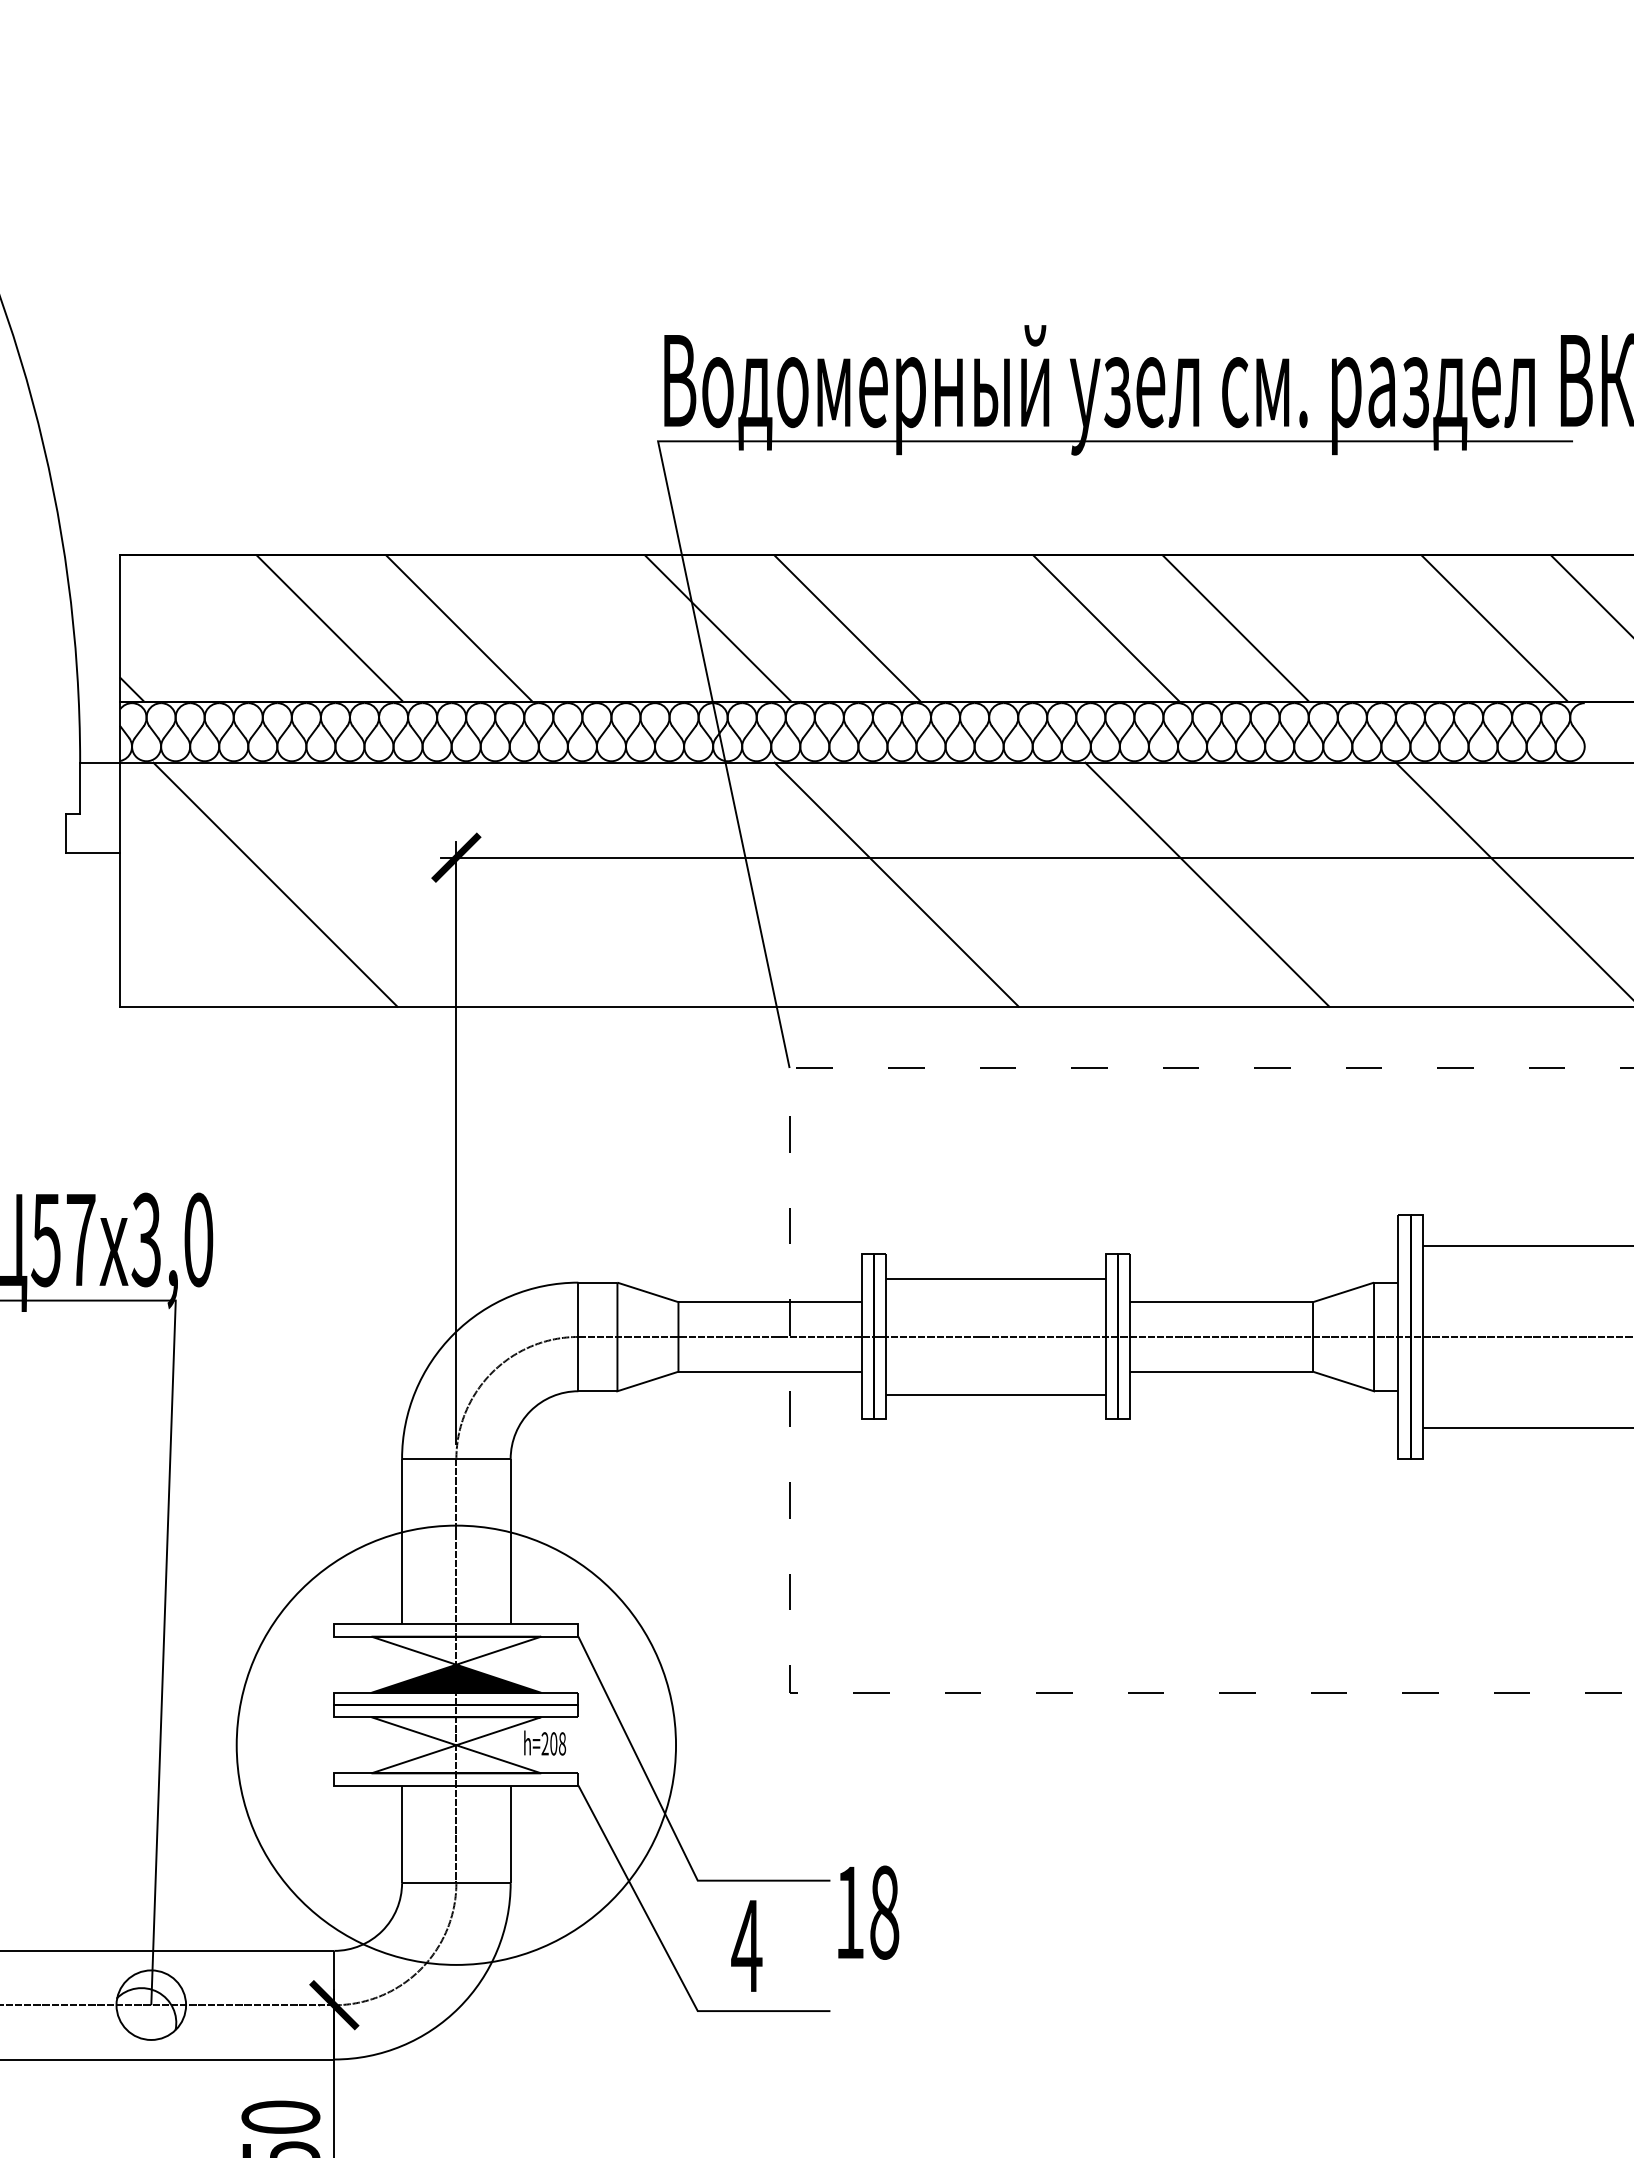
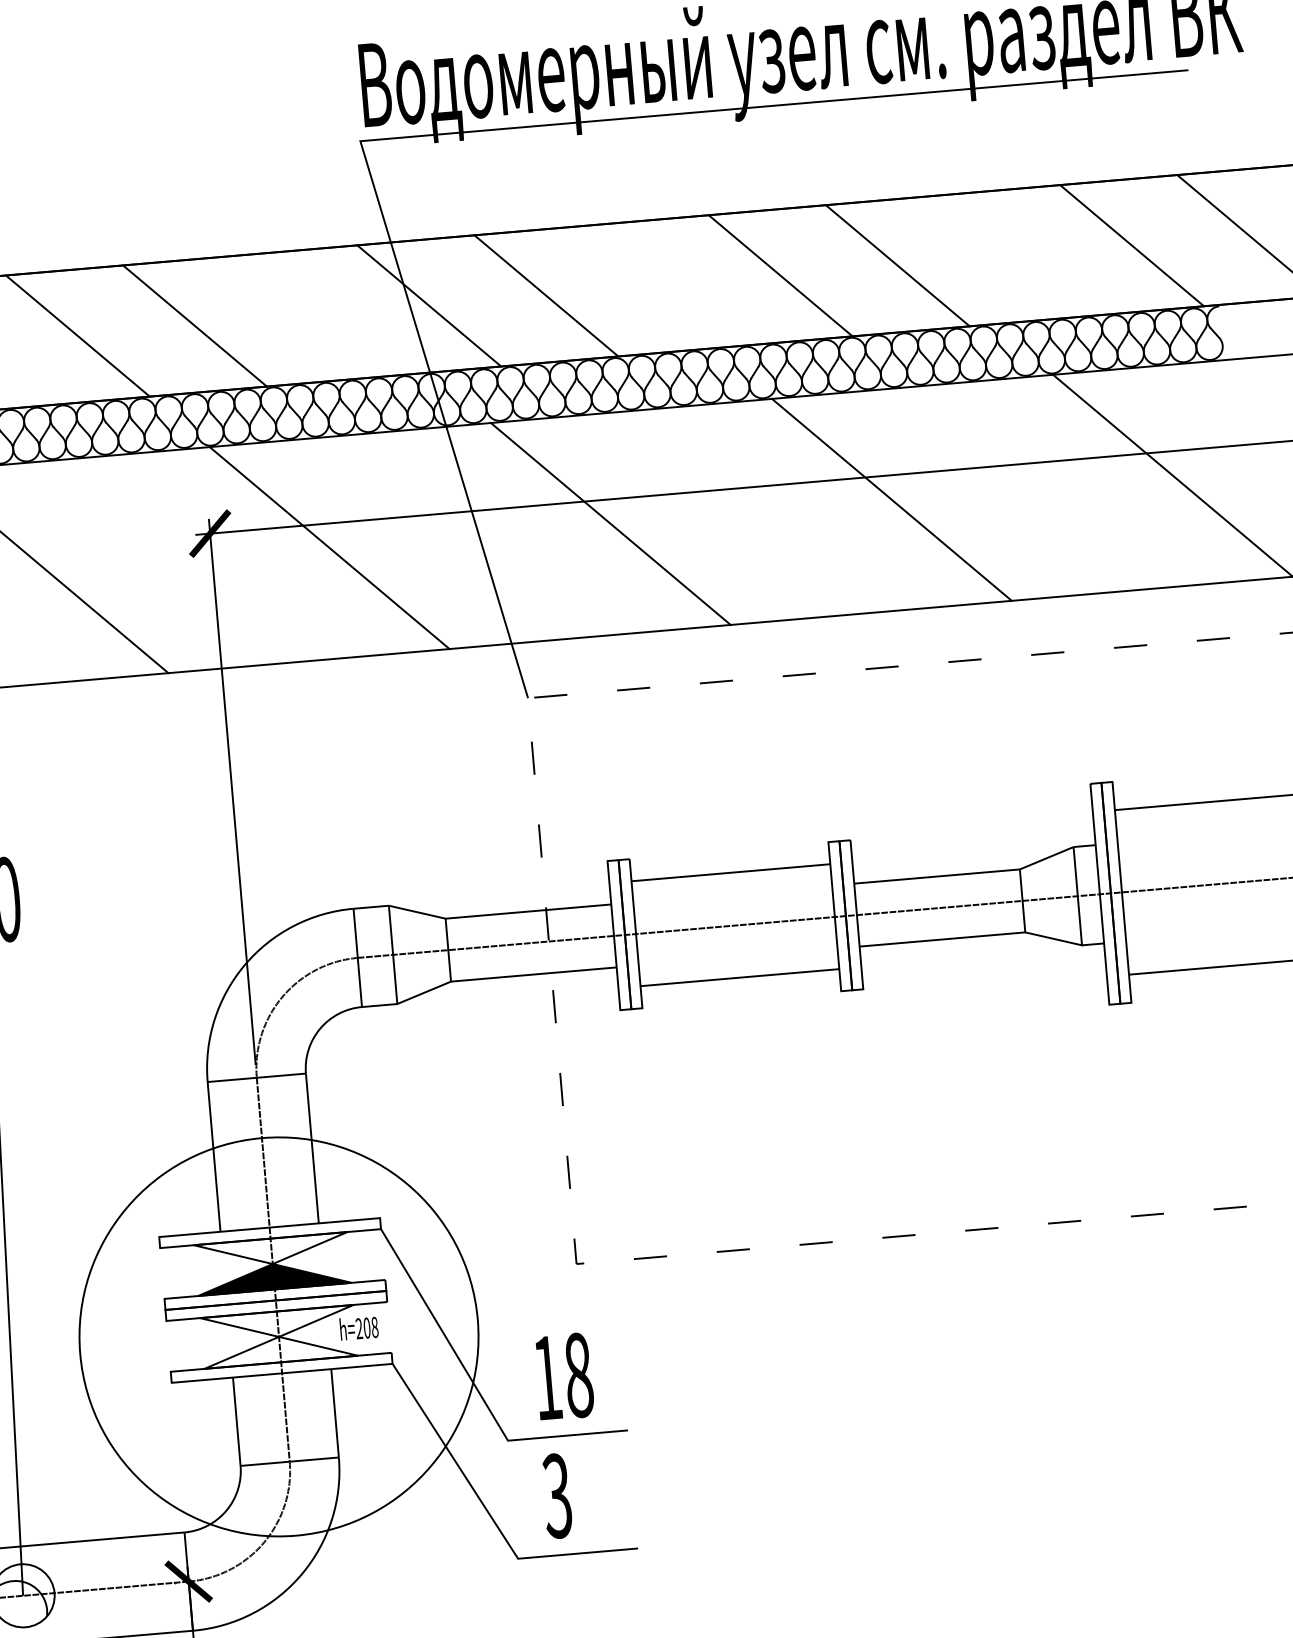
line: (586, 884) -> (330, 547), added
text: (868, 1912) -> (564, 1376), moved
text: (746, 1945) -> (557, 1495), 4 -> 3

